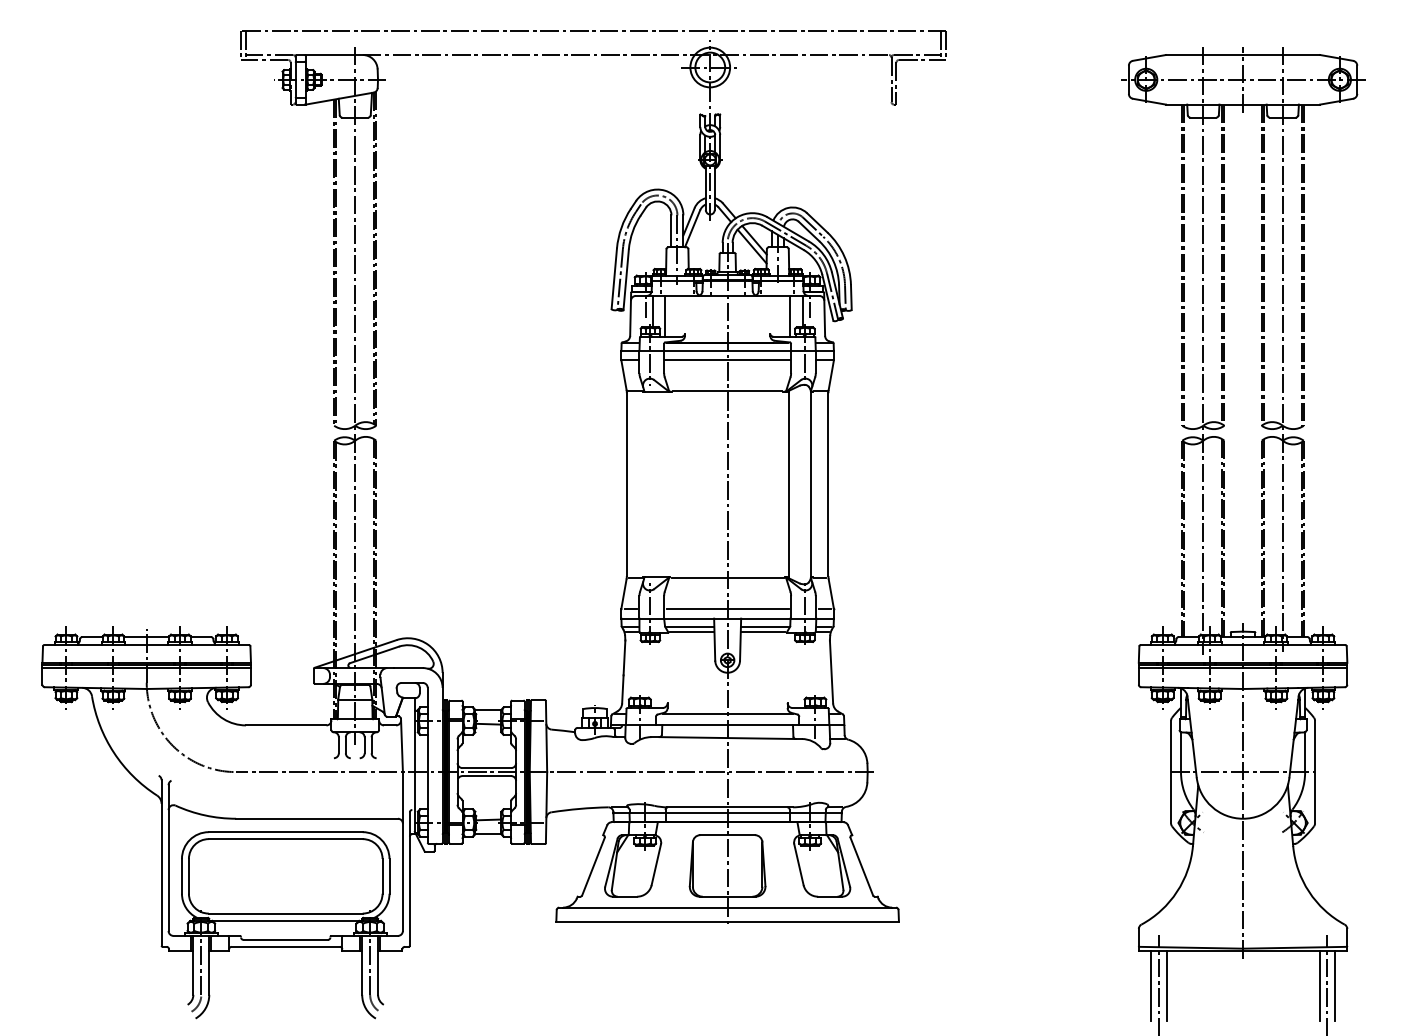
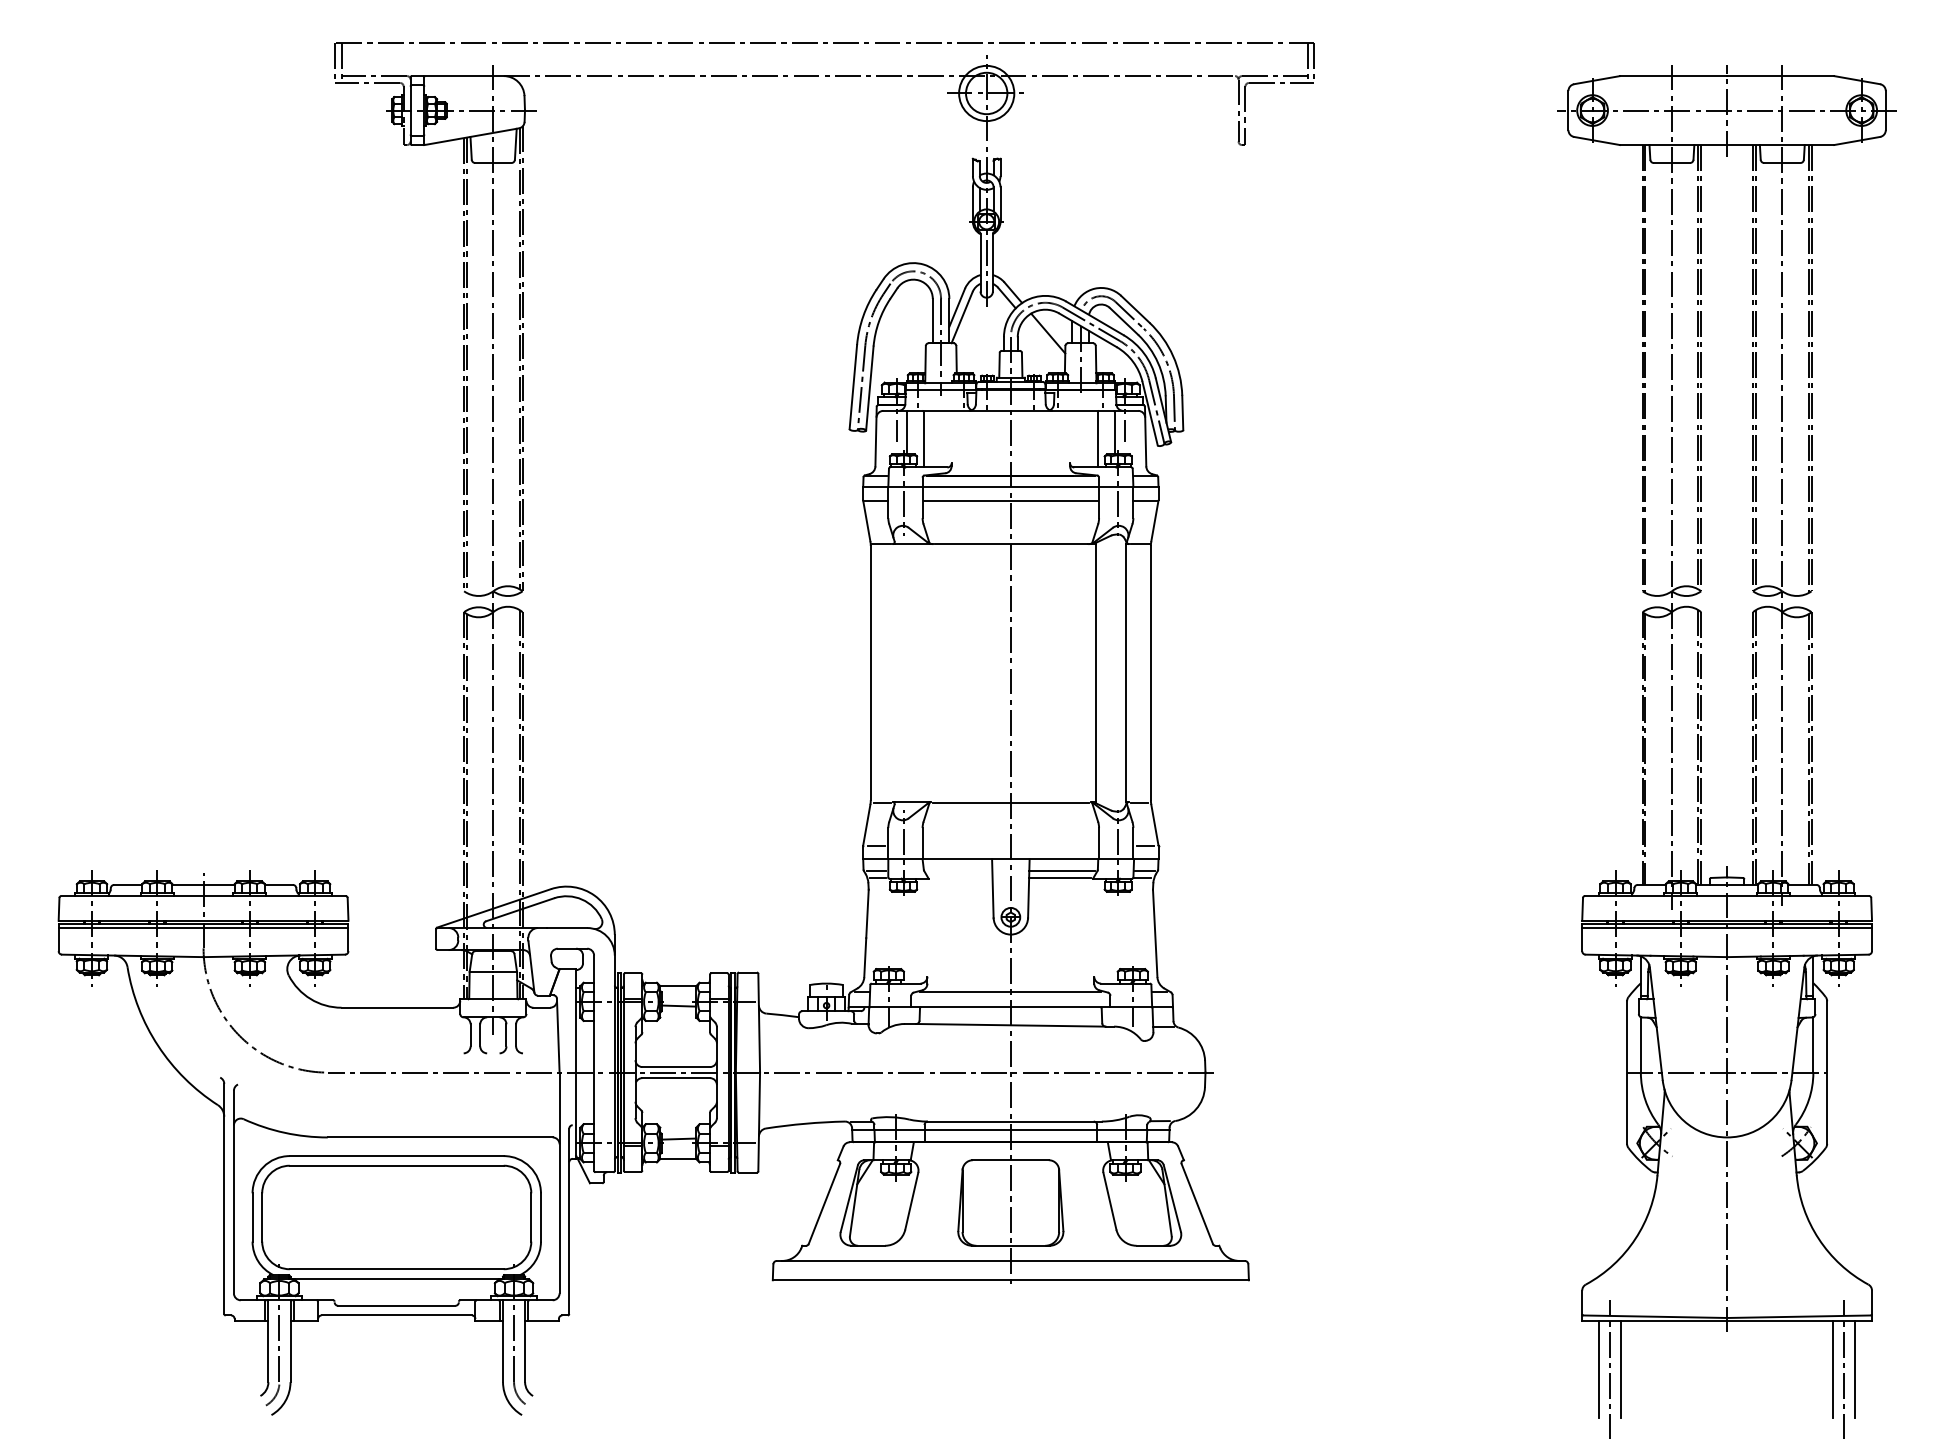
line: (751, 245) -> (1044, 341), removed
line: (727, 608) -> (1010, 845), removed
line: (690, 627) -> (959, 871), removed
line: (692, 632) -> (961, 878), removed

